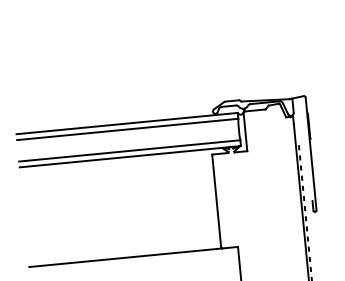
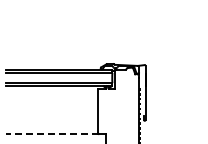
line: (123, 256) -> (51, 133), solid -> dashed

